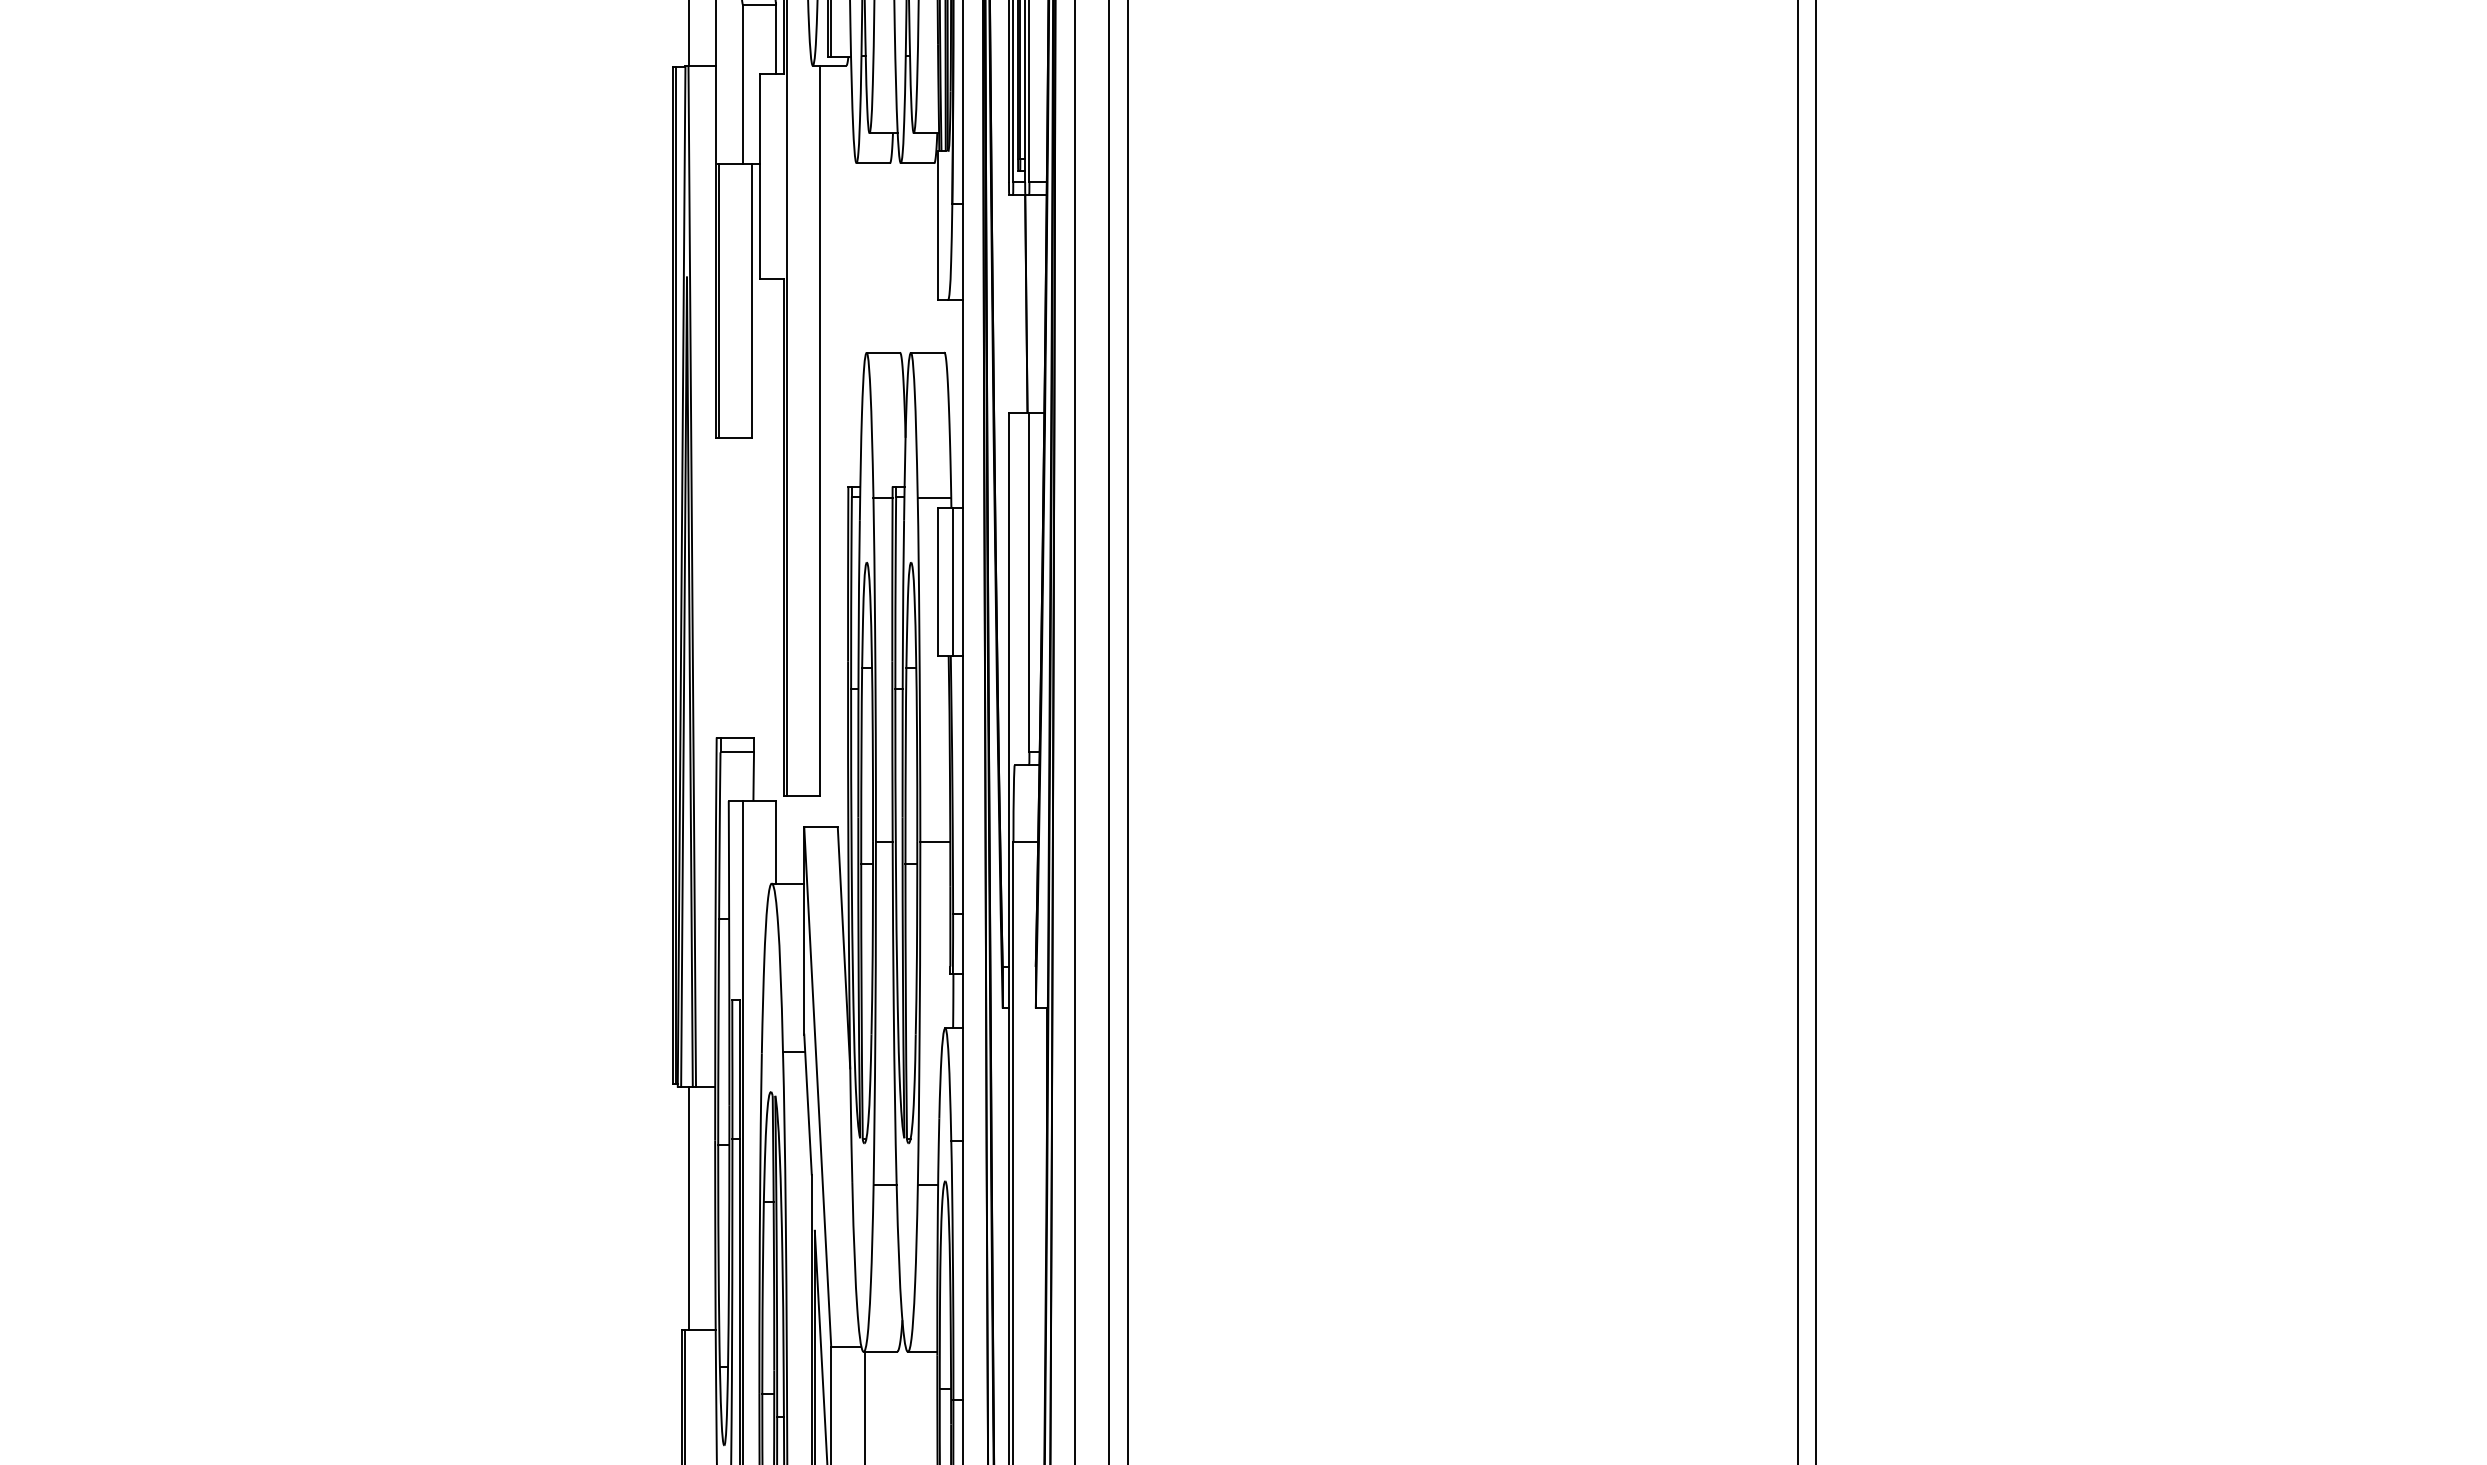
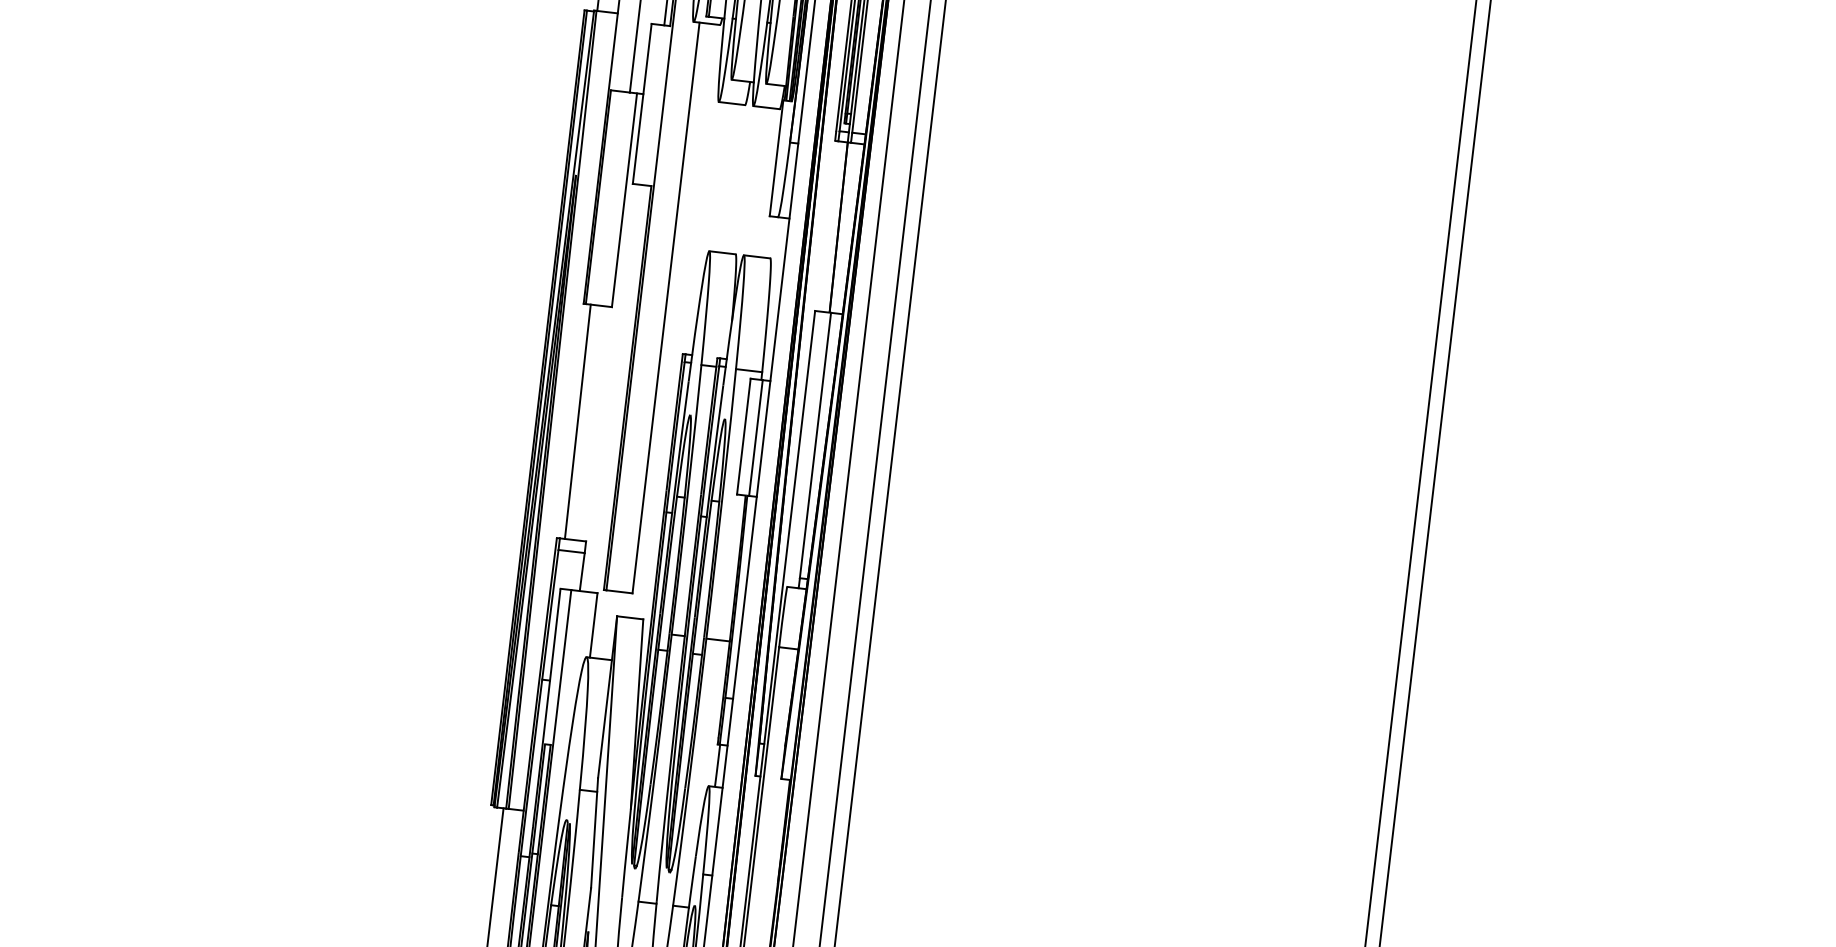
line: (725, 587) -> (577, 421), added

